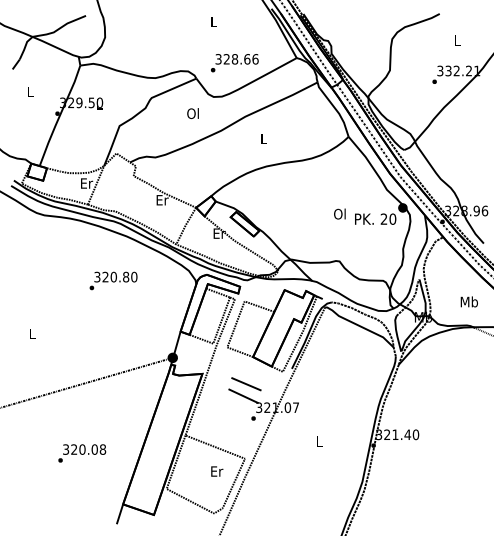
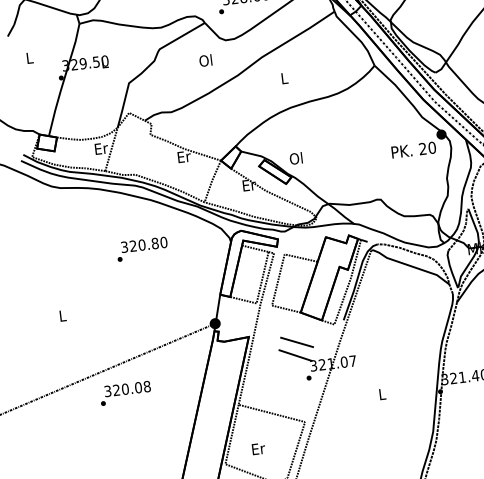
text: (339, 213) -> (295, 157), moved
text: (82, 453) -> (125, 393), moved
text: (217, 471) -> (259, 448), moved

